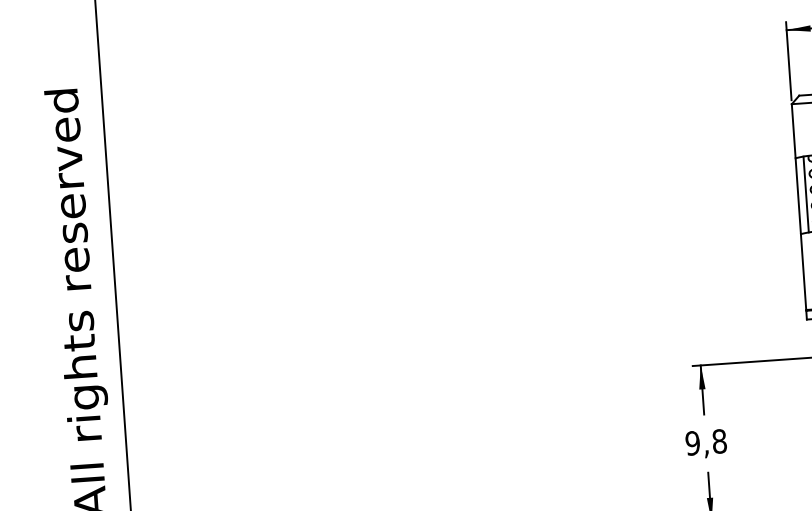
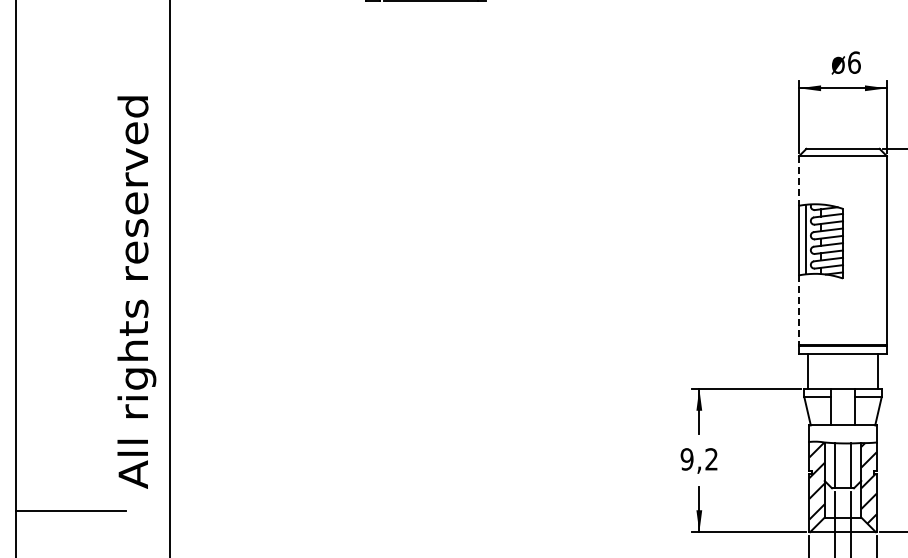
line: (794, 130) -> (799, 180), solid -> dashed
line: (804, 272) -> (799, 310), solid -> dashed
text: (719, 441) -> (711, 459), 9,8 -> 9,2

